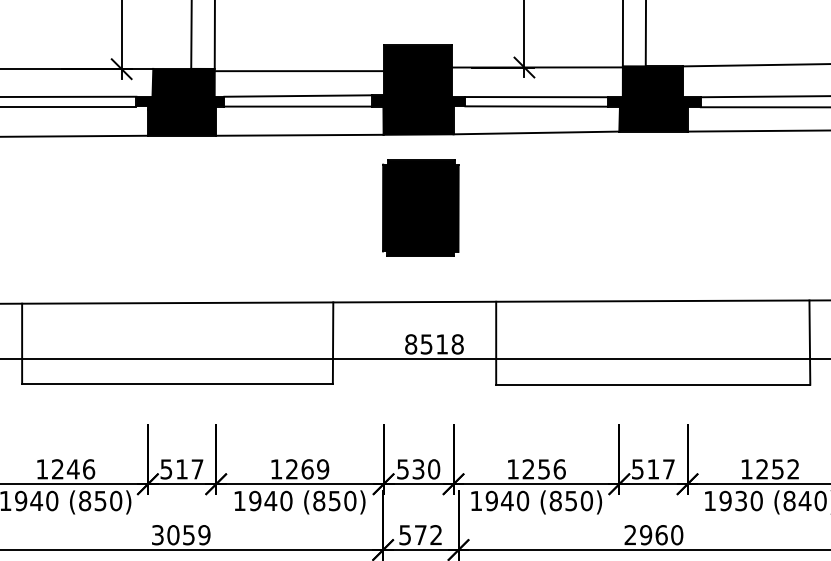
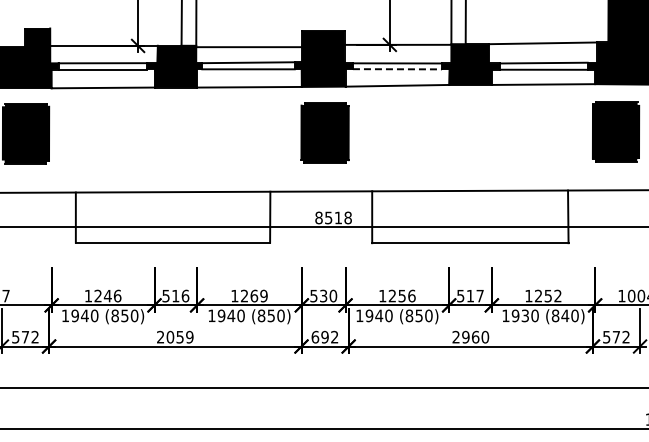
line: (536, 106) -> (397, 69), solid -> dashed
text: (197, 468) -> (185, 295), 517 -> 516
text: (411, 533) -> (319, 336), 572 -> 692
text: (157, 535) -> (160, 337), 3059 -> 2059

